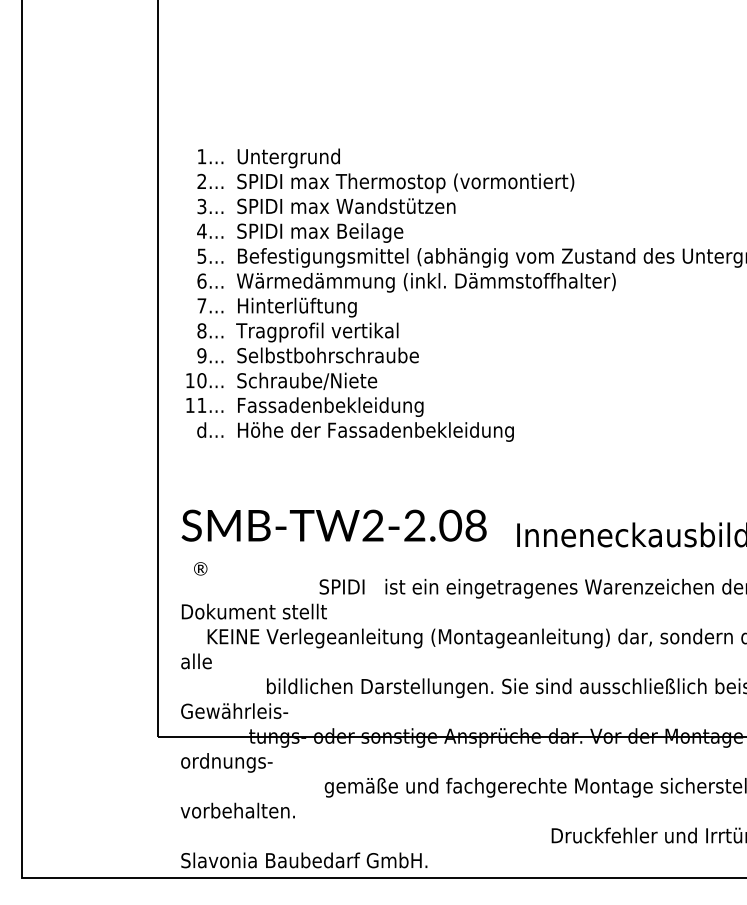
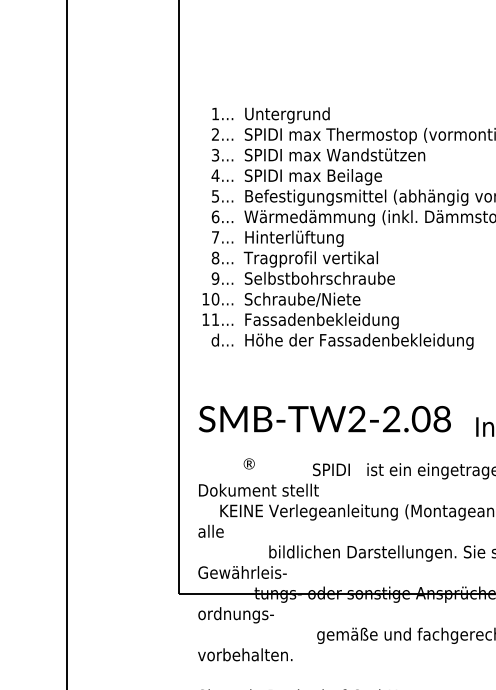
text: (200, 568) -> (249, 463), moved

